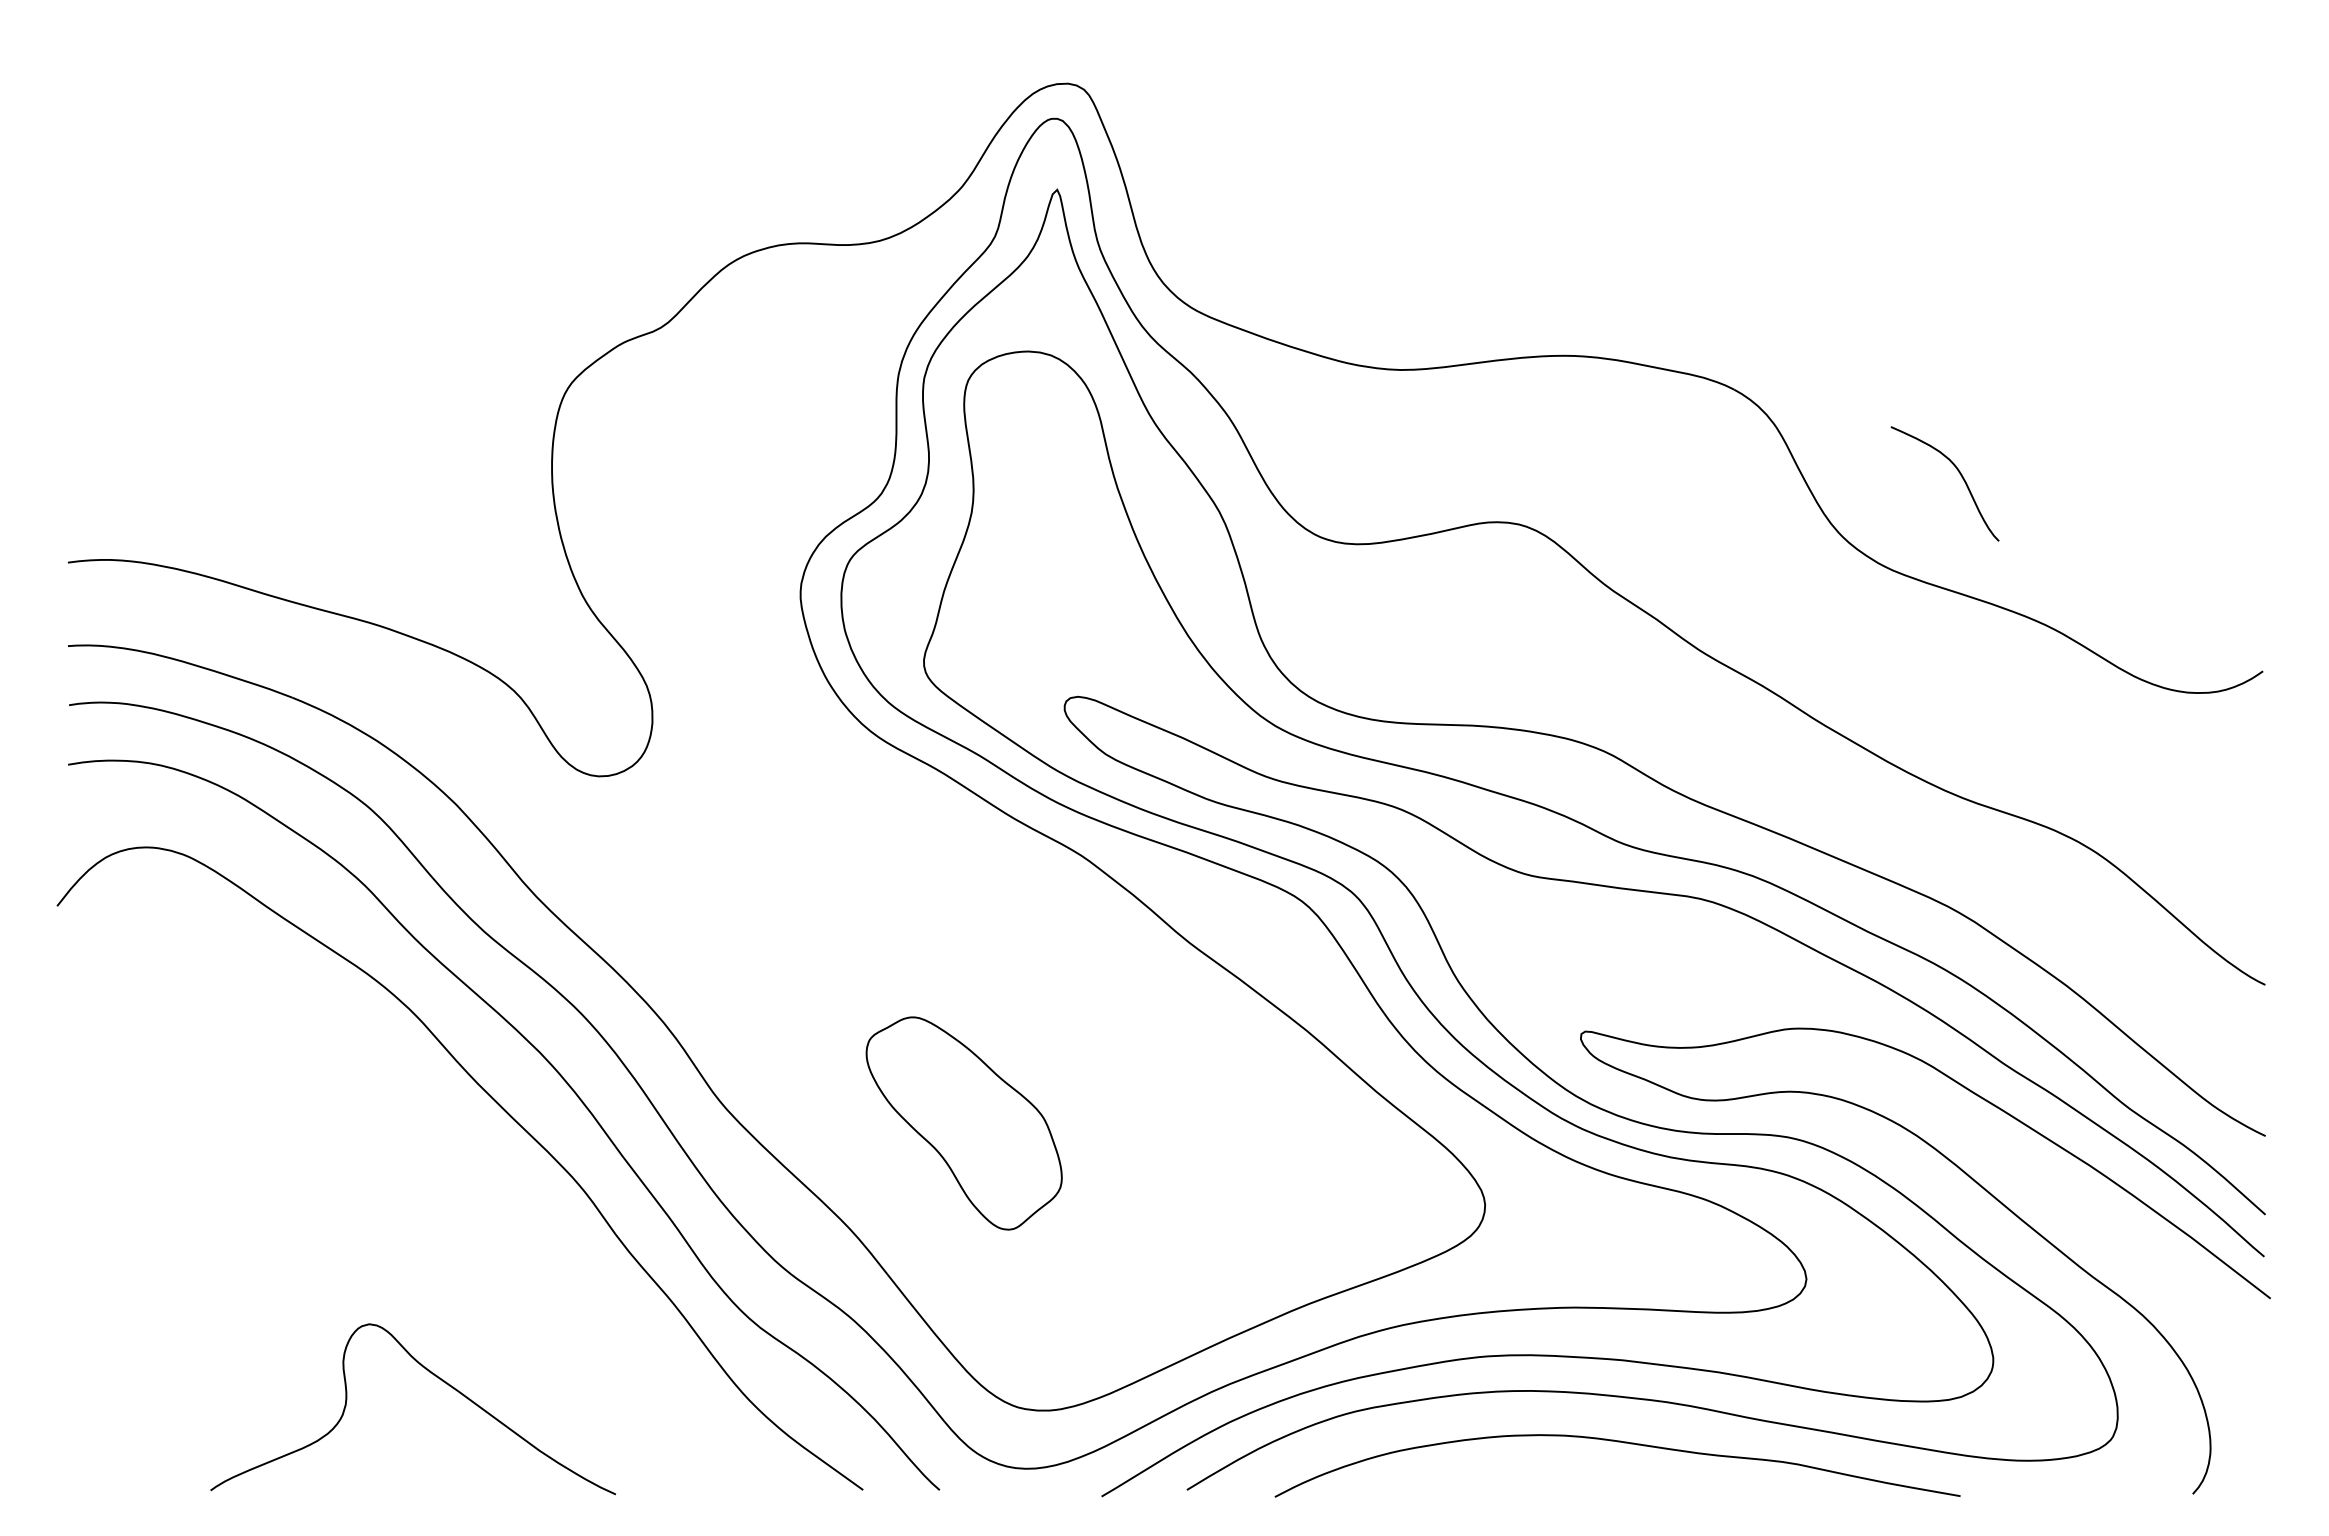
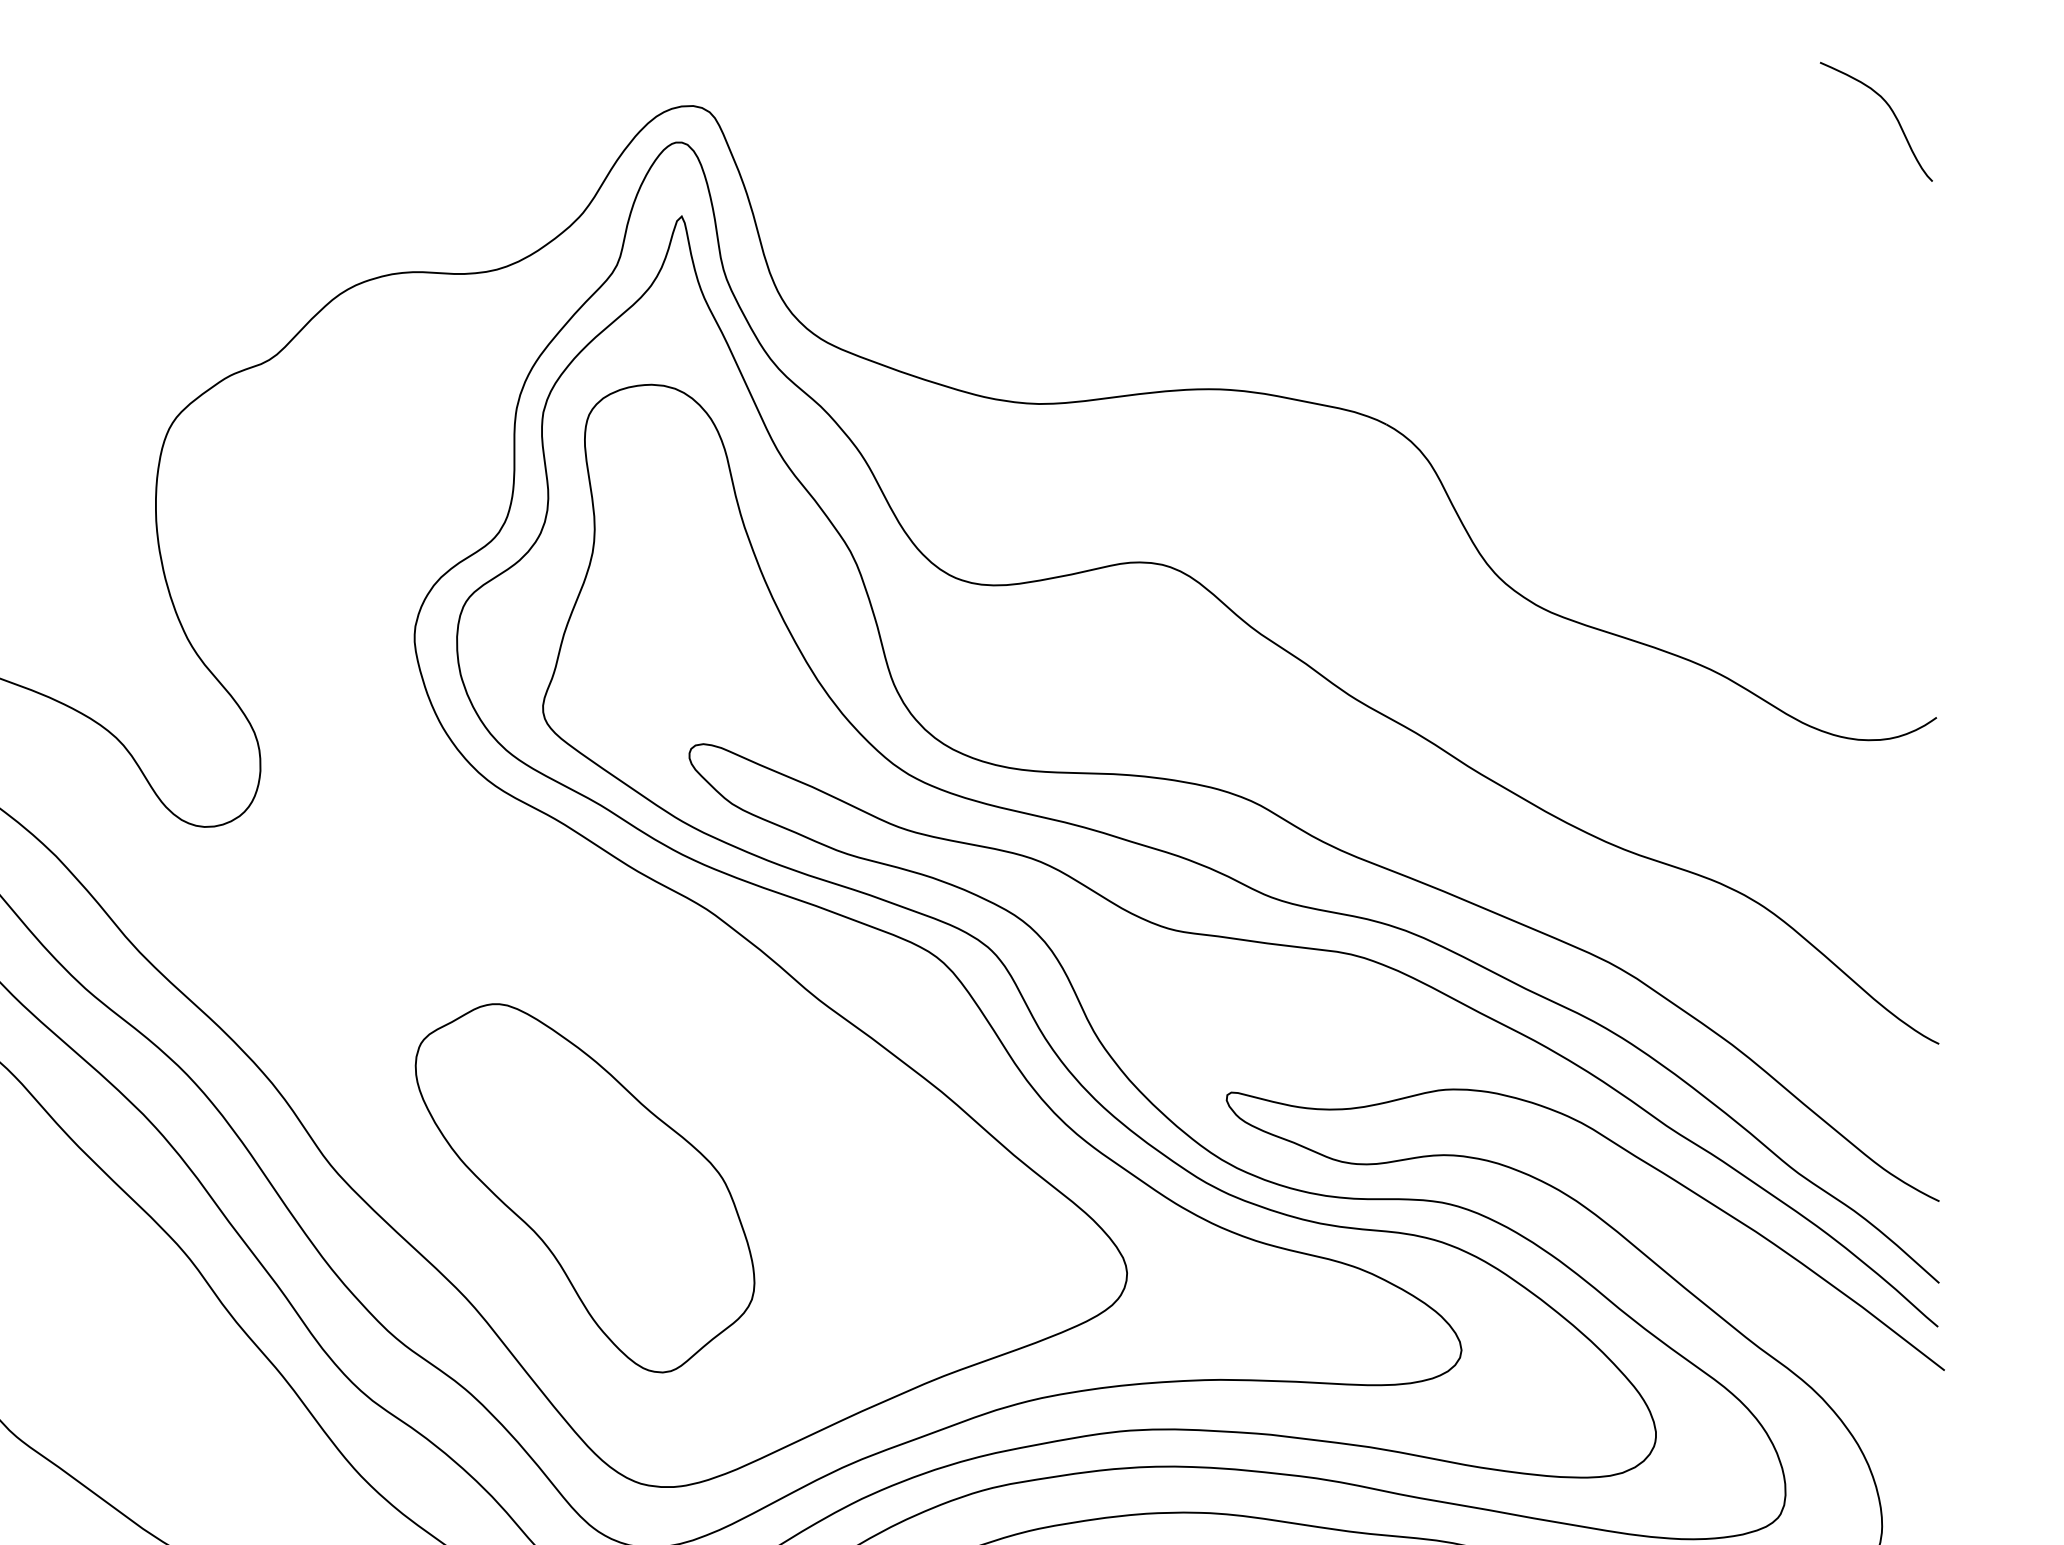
curve: (1958, 472) -> (1890, 109), moved
part: (963, 1123) -> (584, 1188), size x1.67

